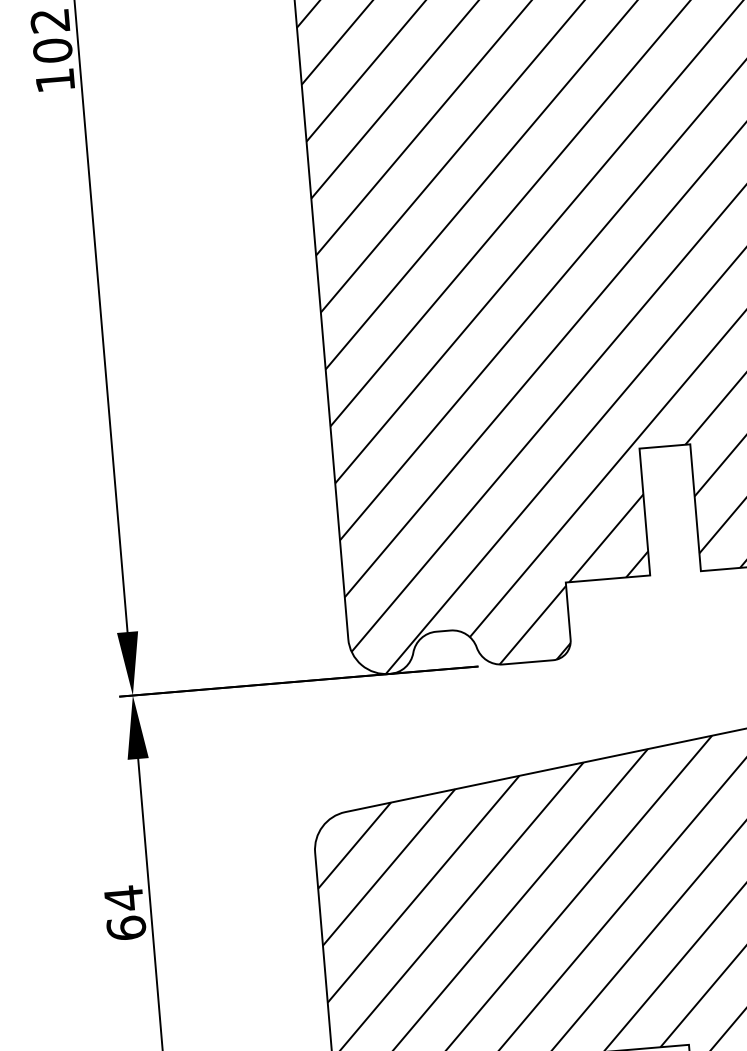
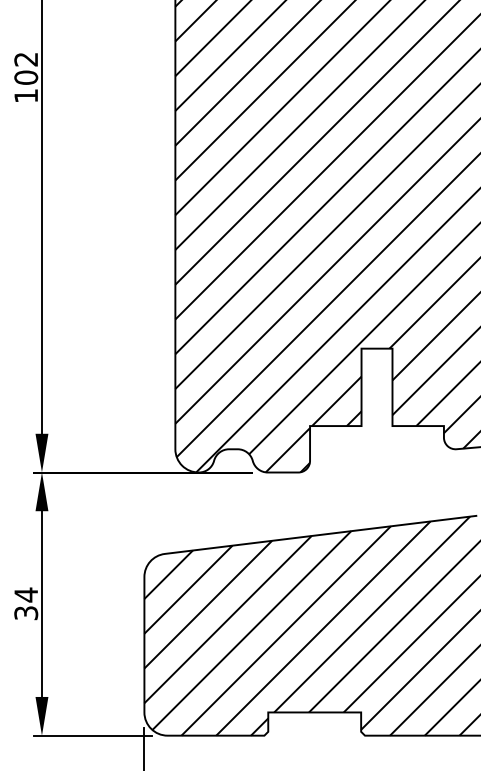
text: (126, 927) -> (26, 612), 64 -> 34

